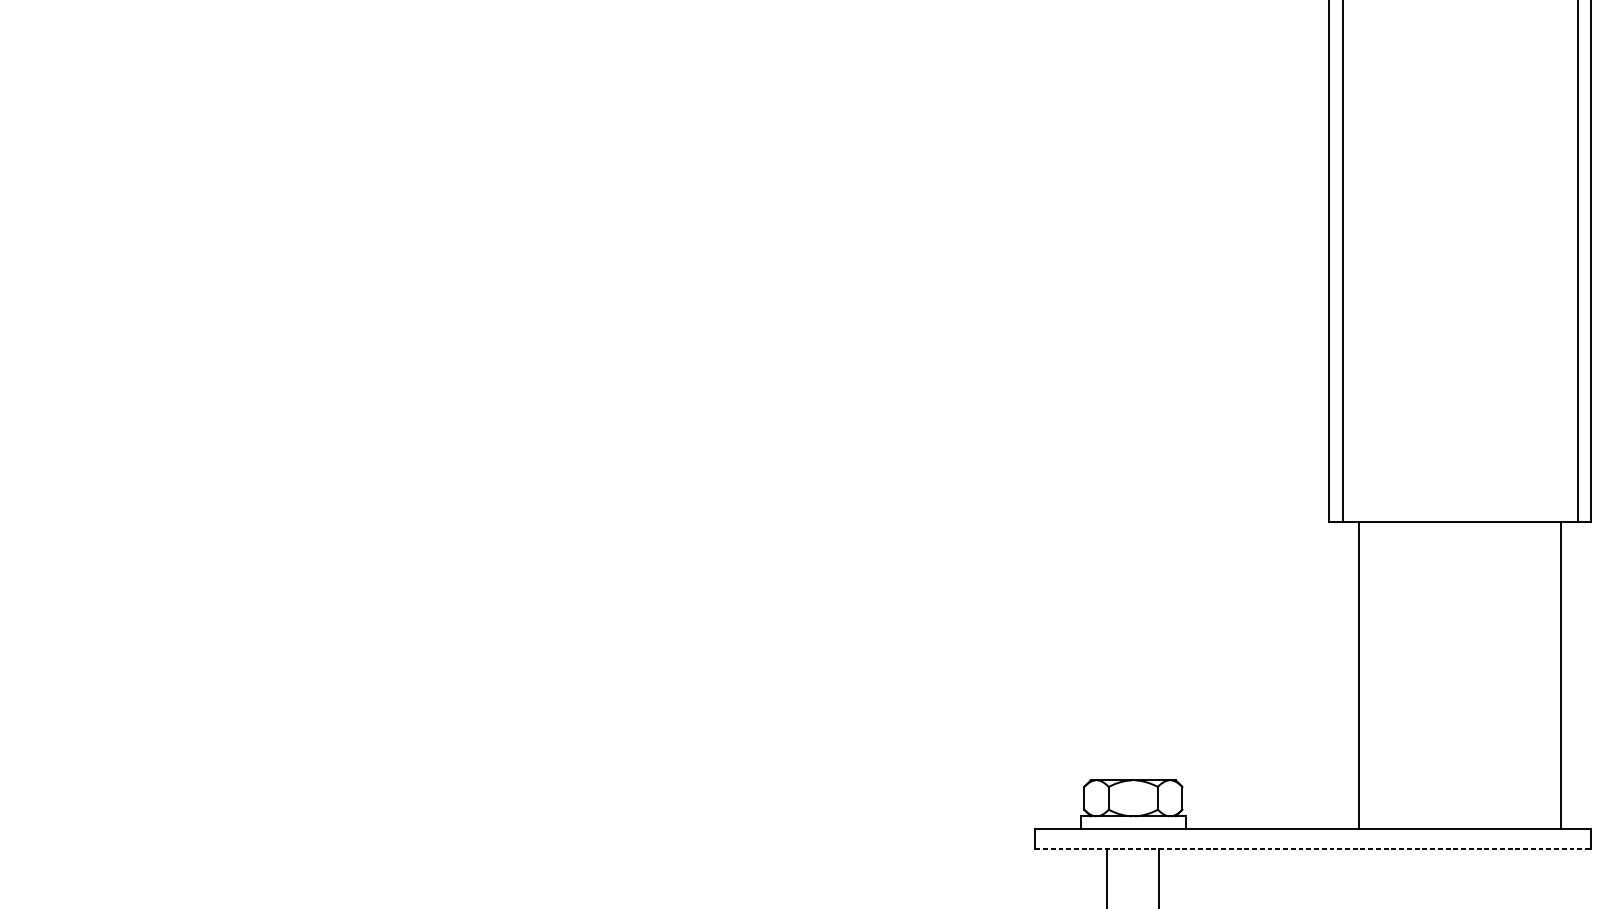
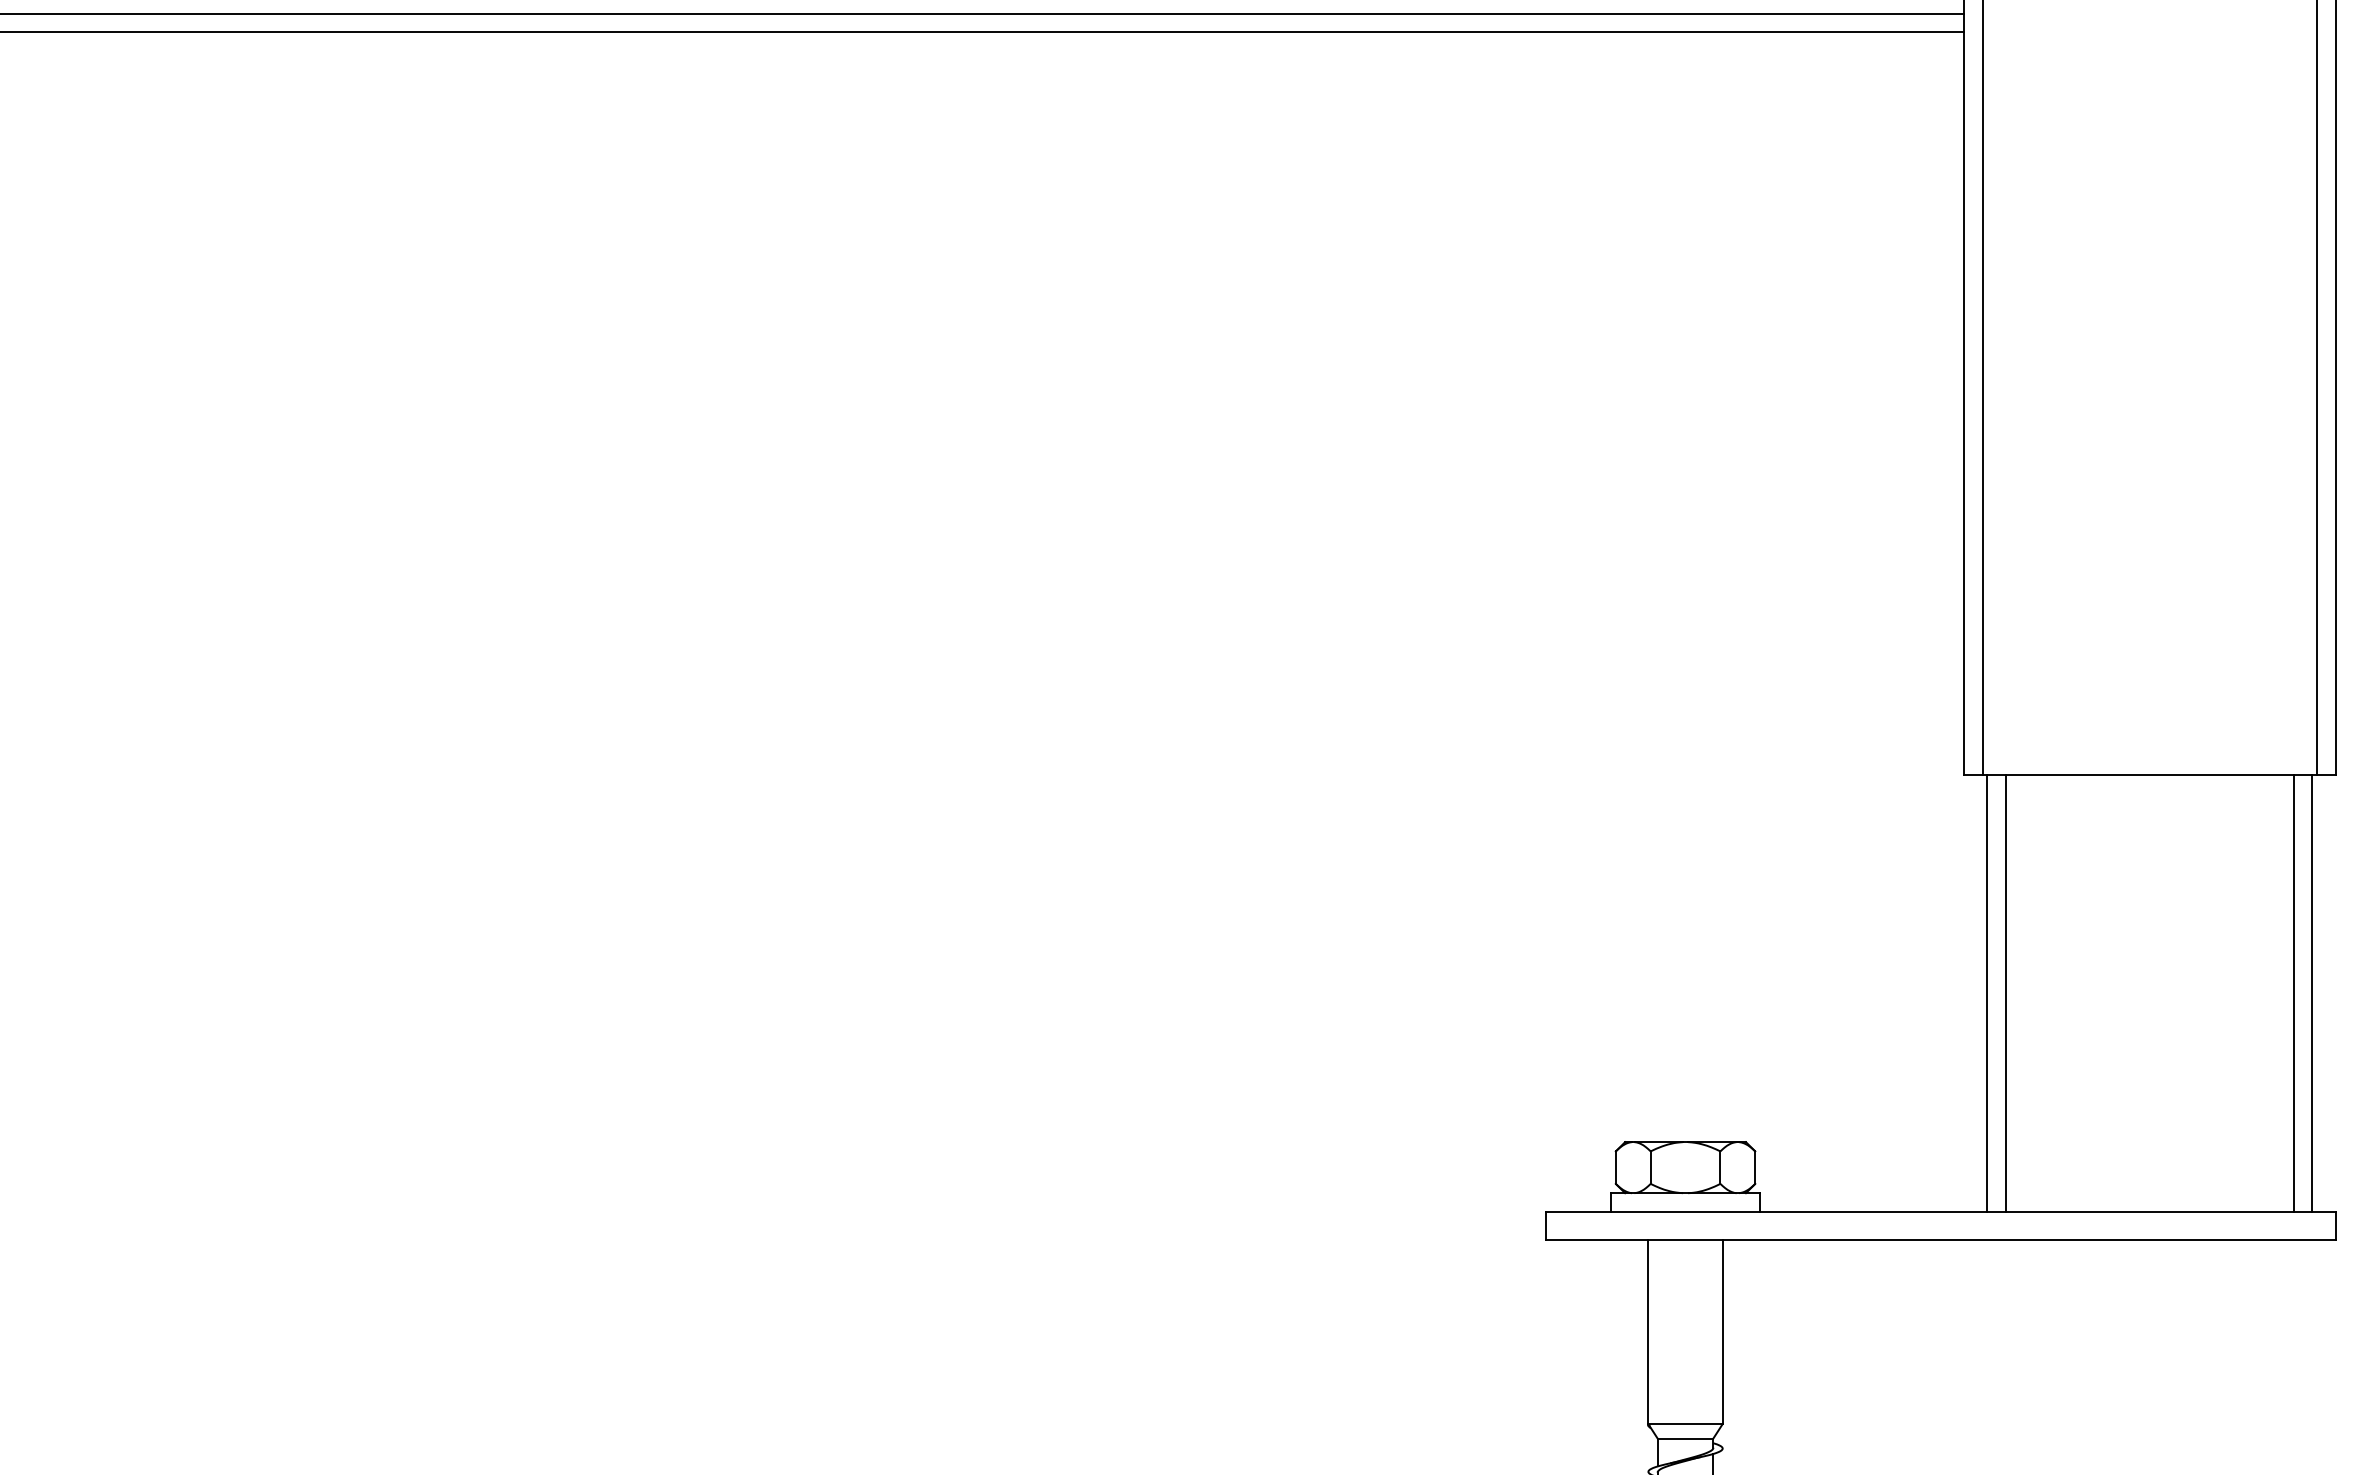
line: (1345, 675) -> (1987, 993), added
line: (1574, 675) -> (2312, 993), added
line: (1312, 848) -> (1940, 1239), dashed -> solid

